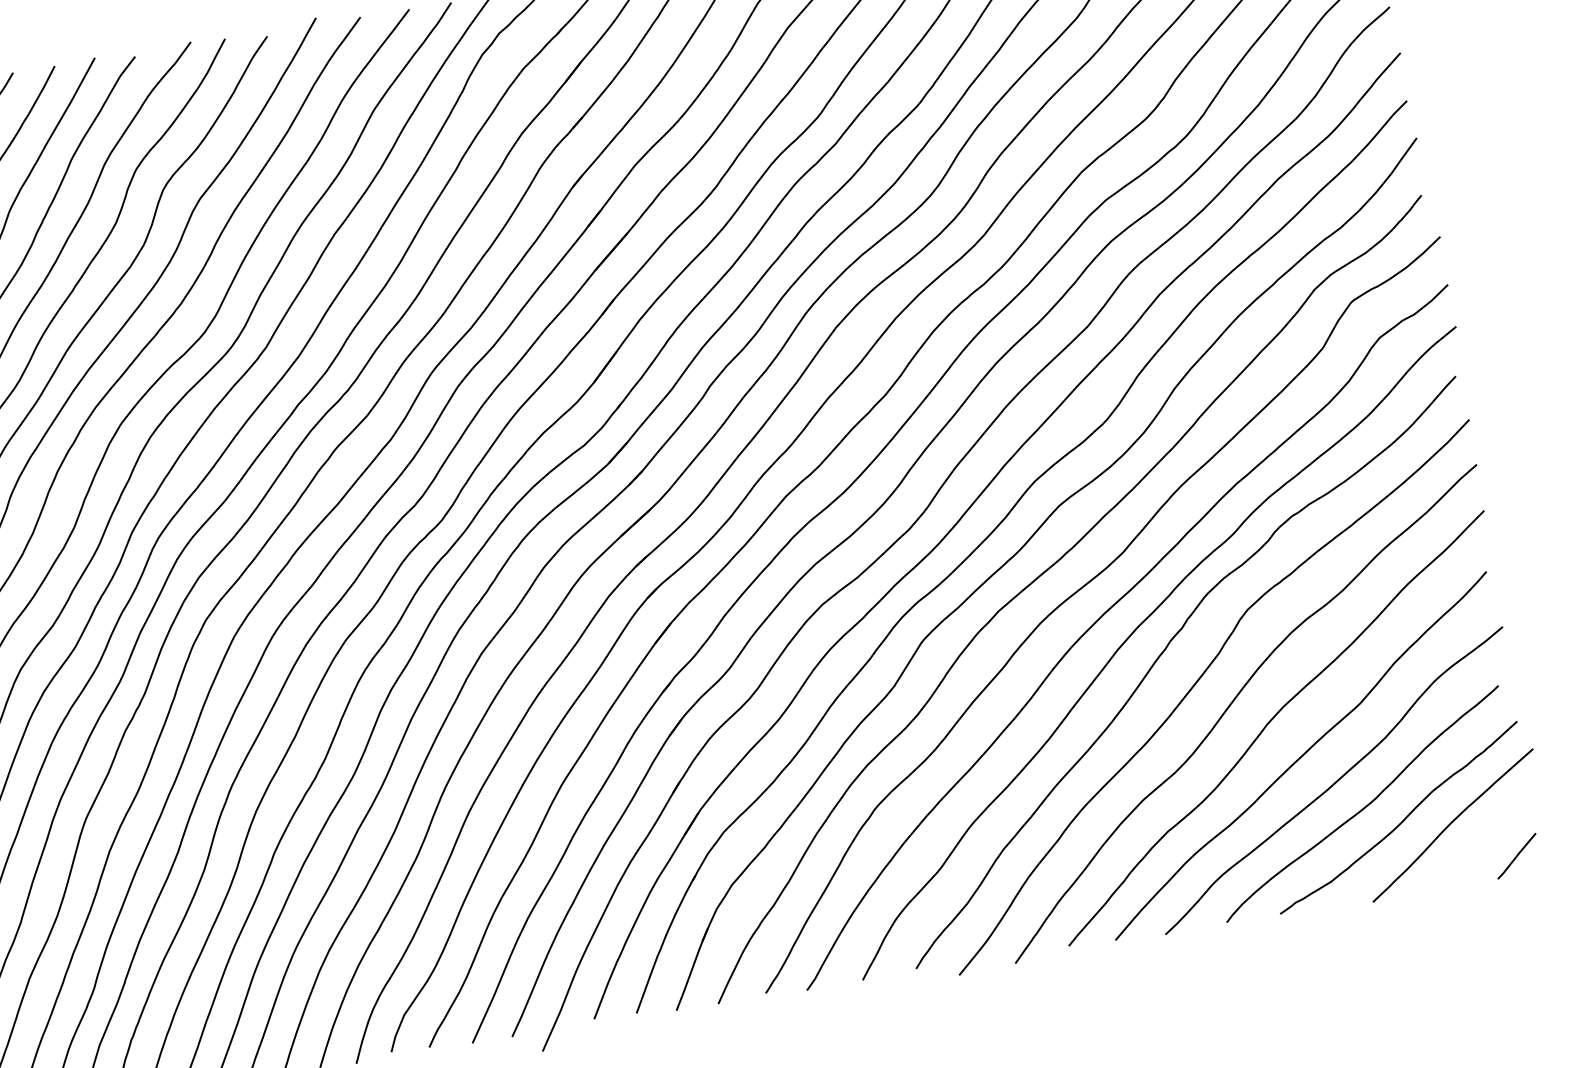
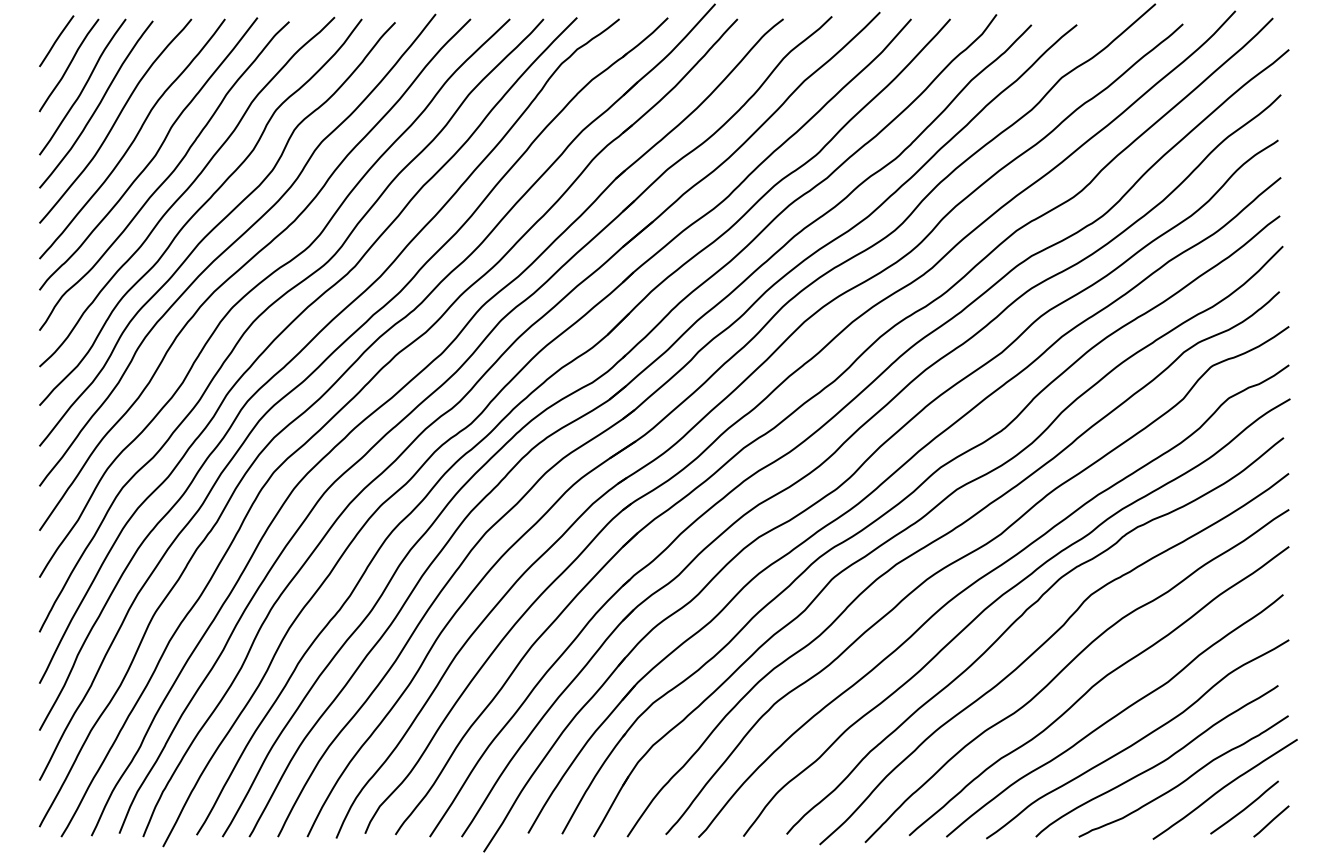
curve: (1481, 844) -> (1245, 807), added

